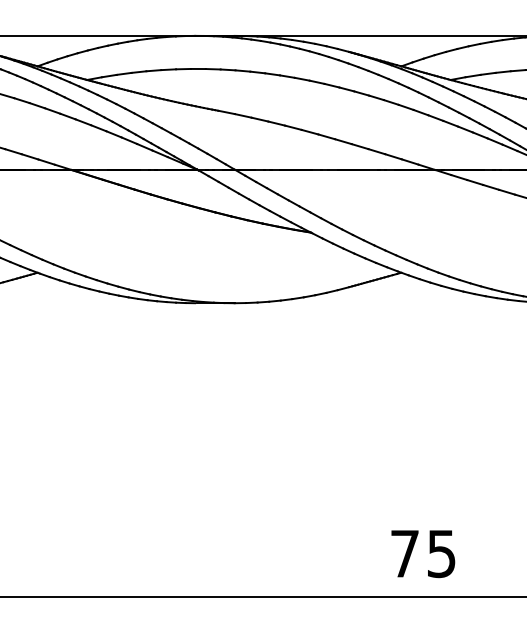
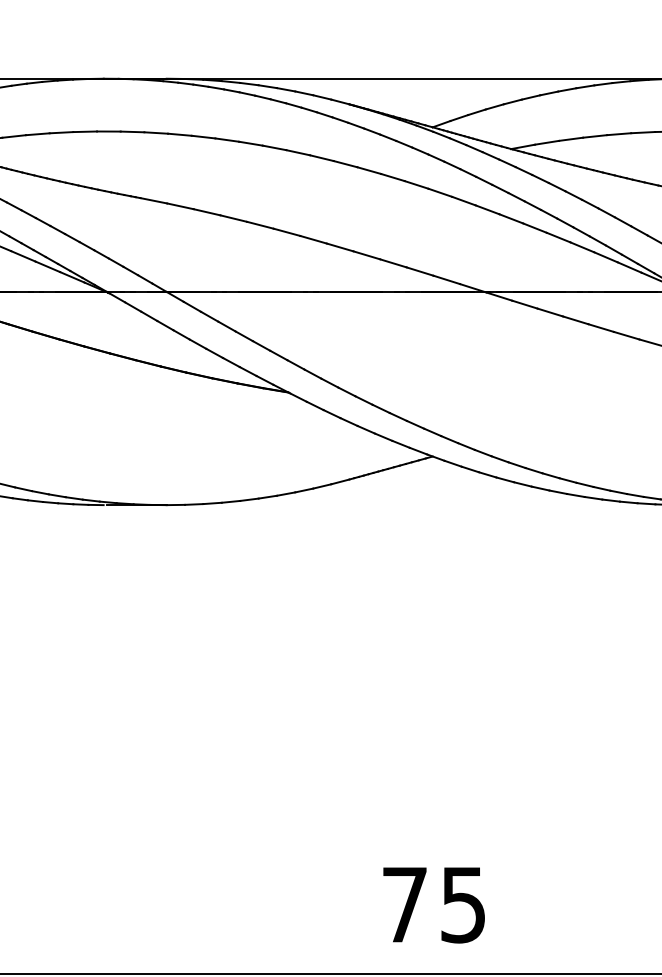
text: (423, 554) -> (434, 905), moved

